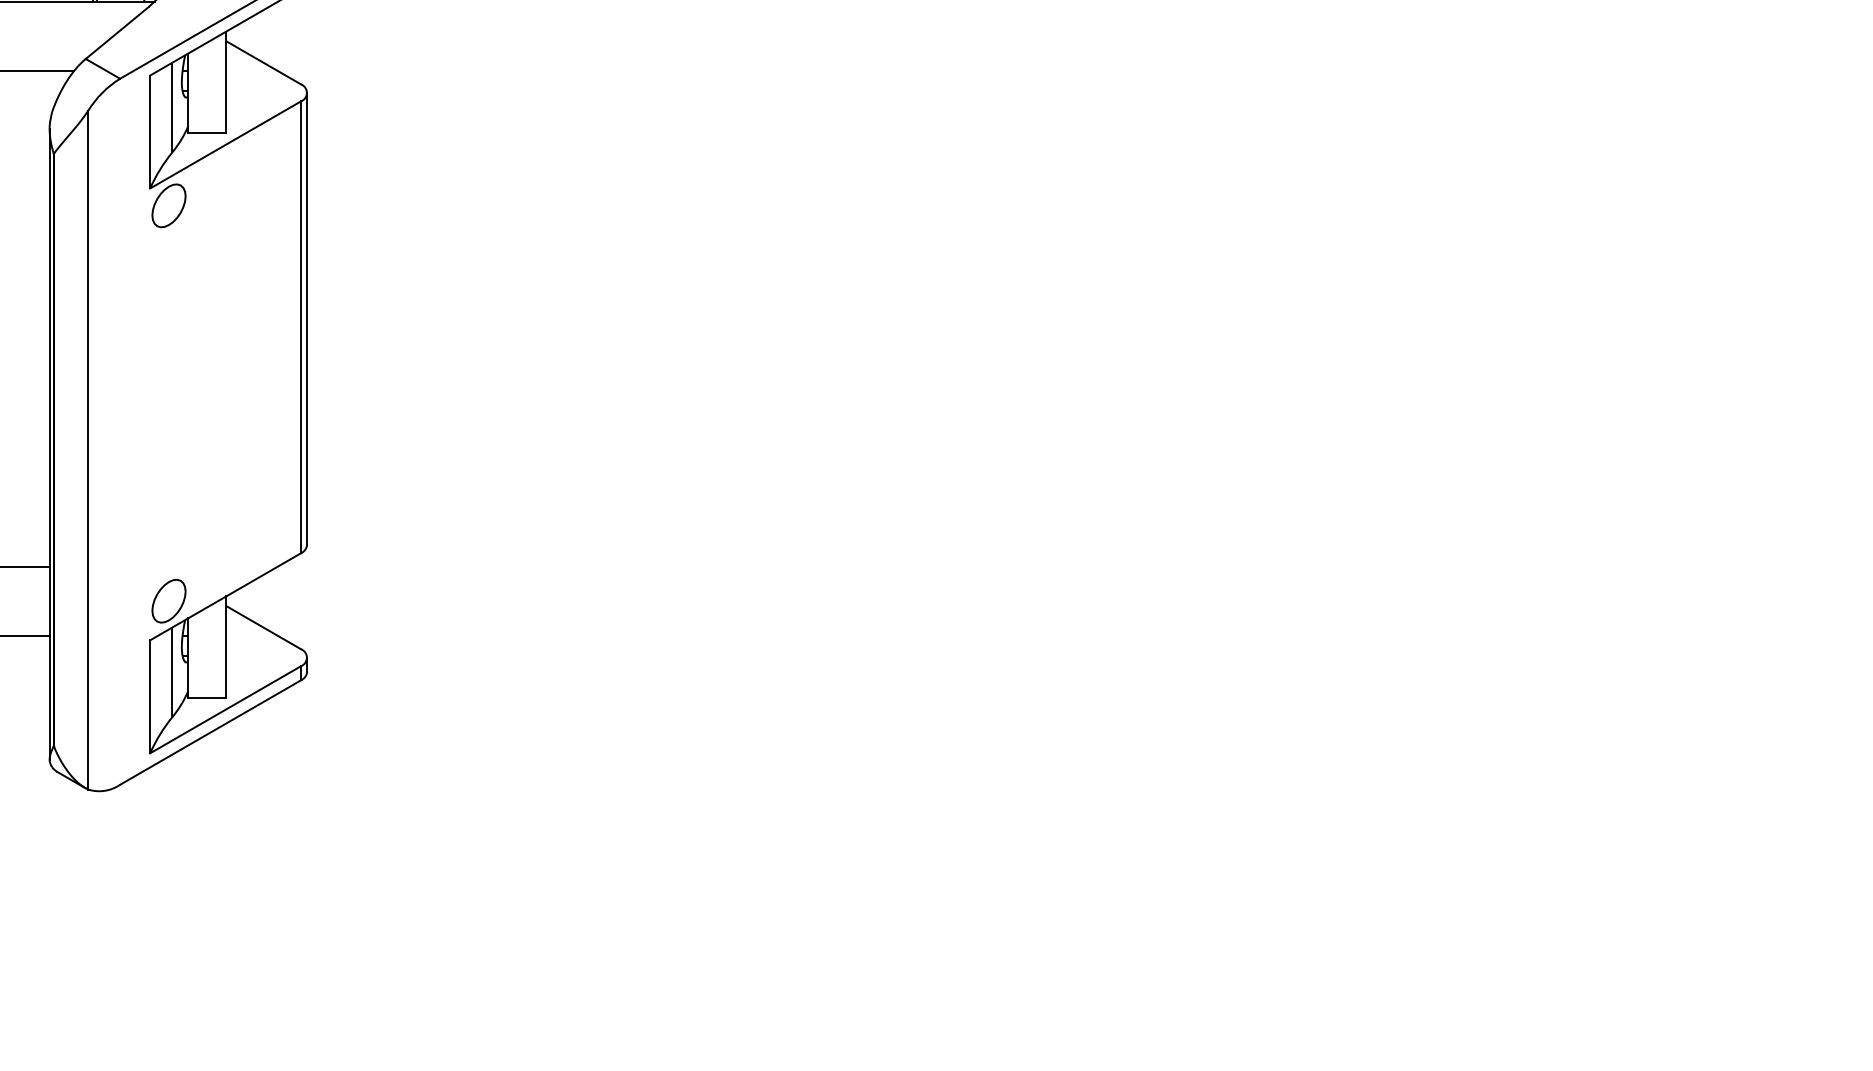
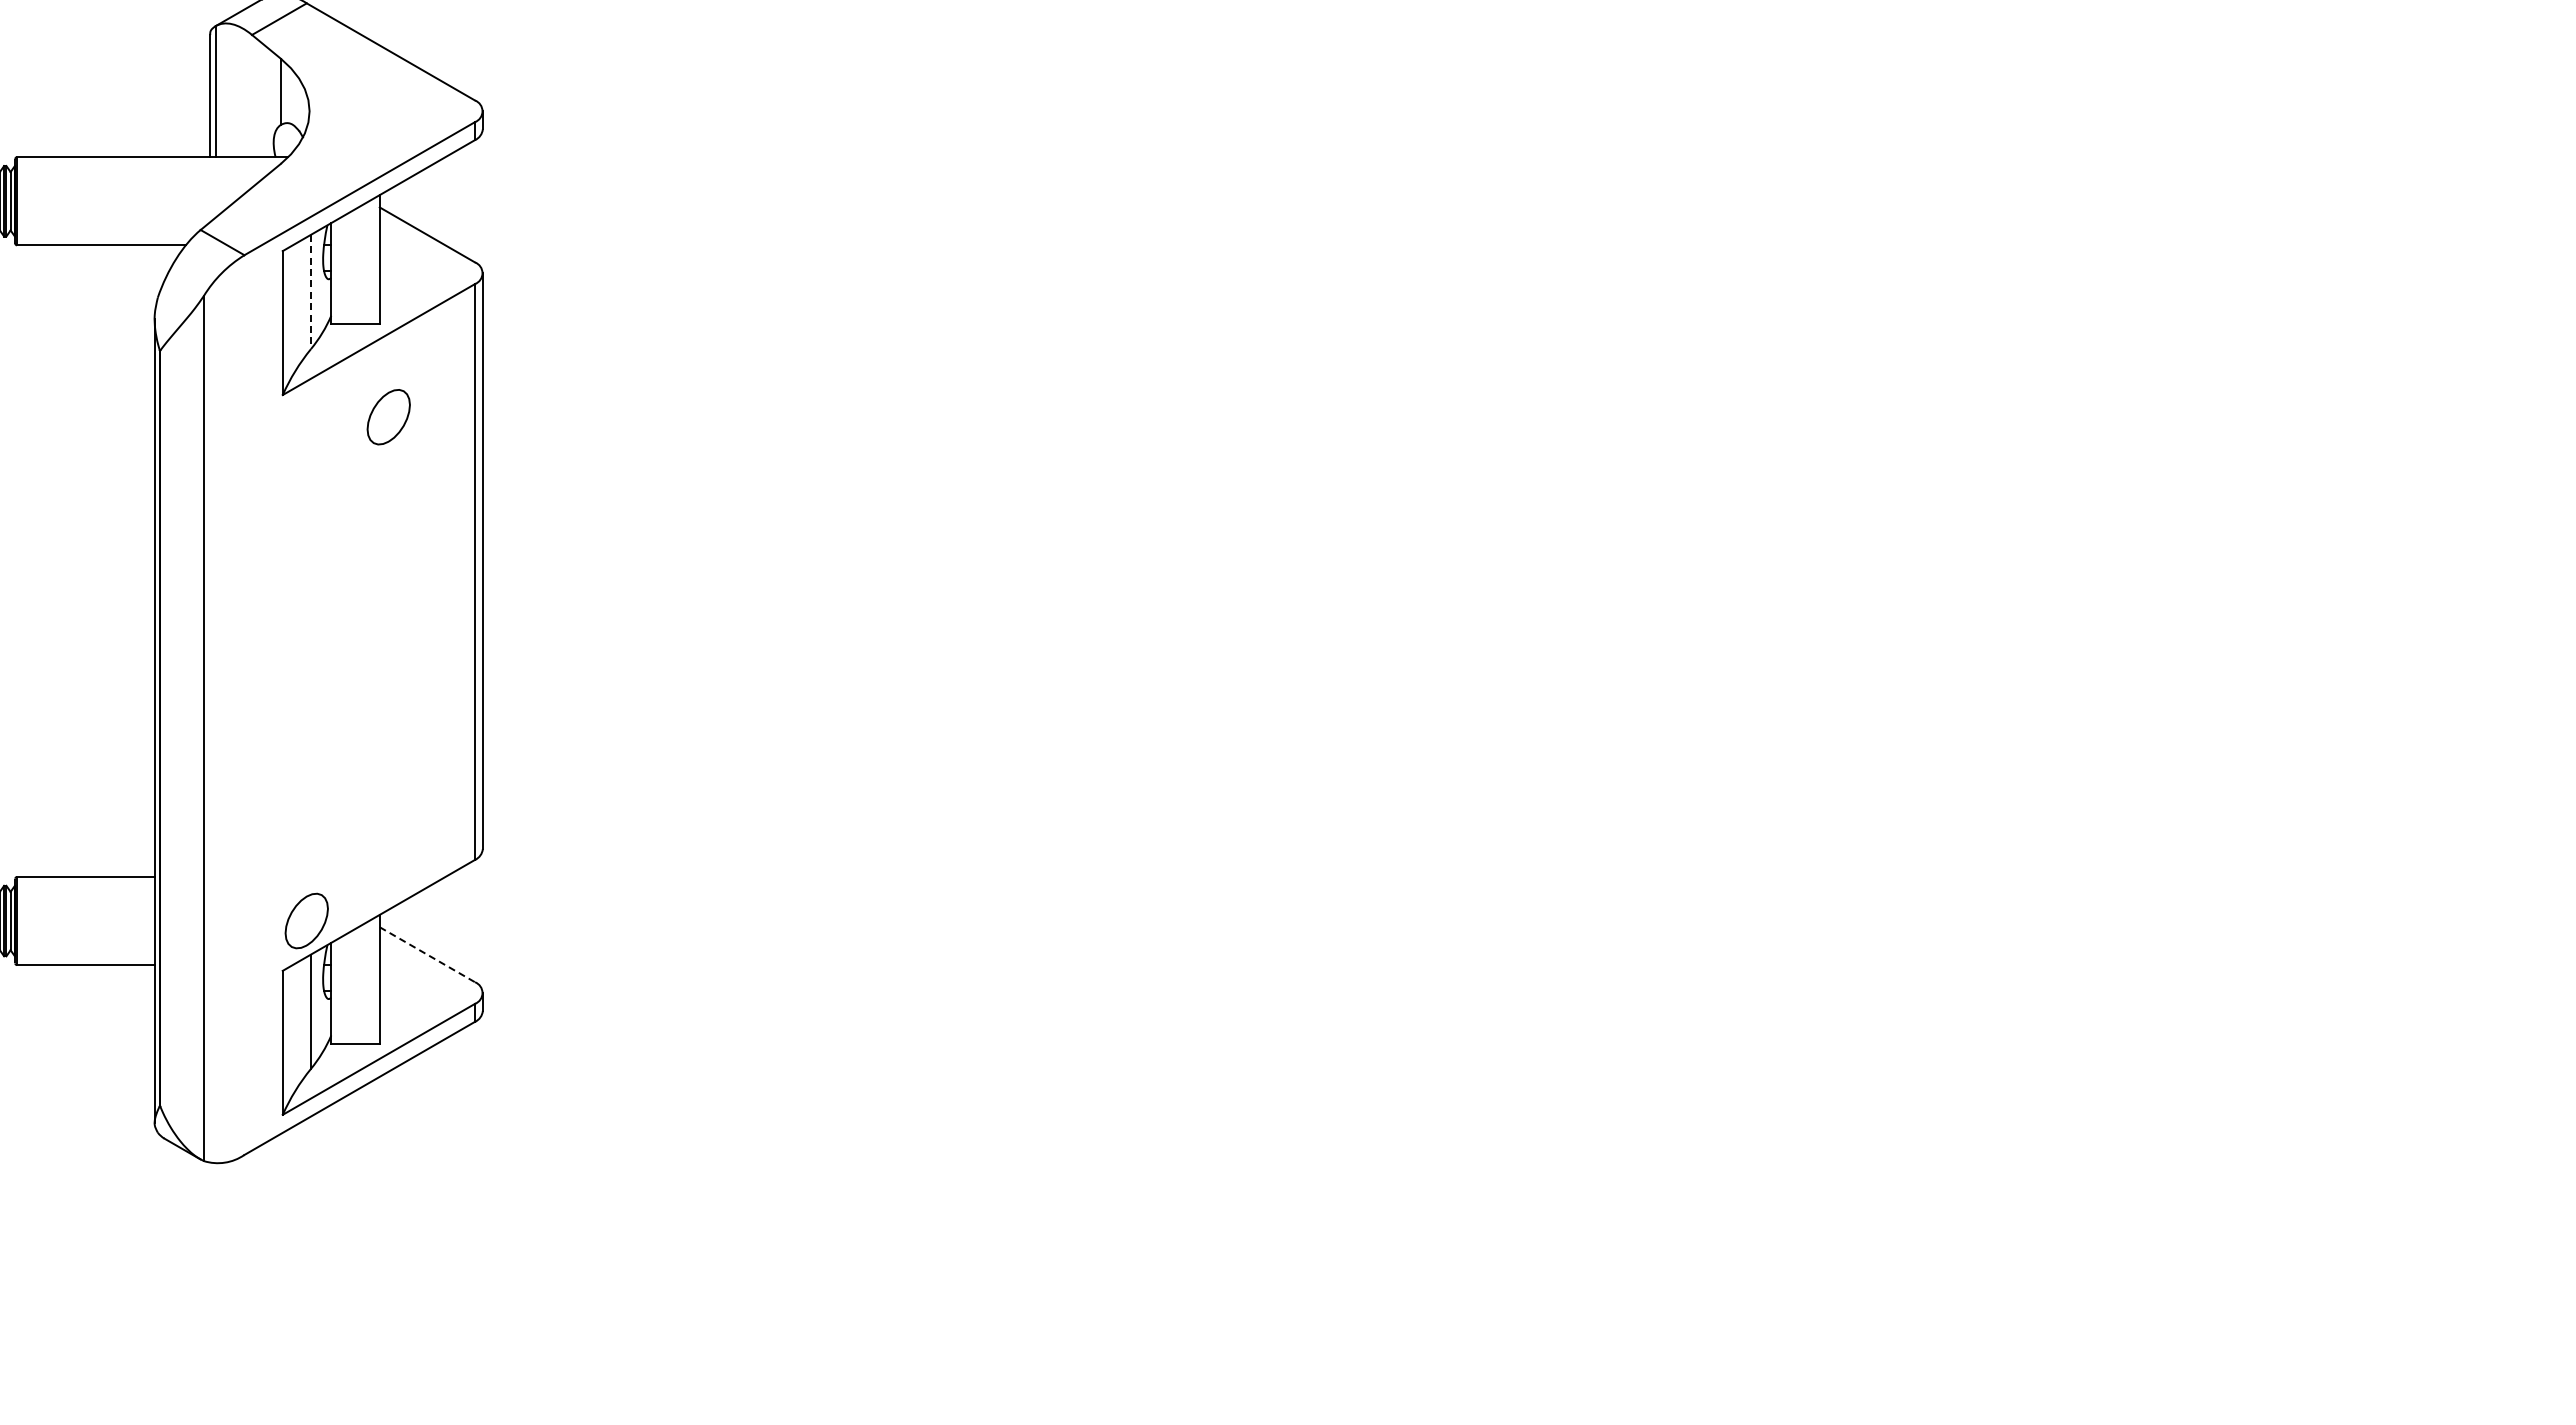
line: (171, 108) -> (310, 292), solid -> dashed
part: (168, 206) -> (388, 417), moved
line: (263, 627) -> (427, 954), solid -> dashed

